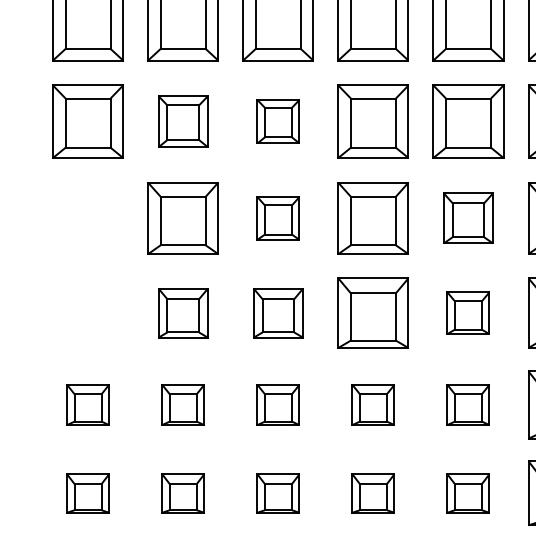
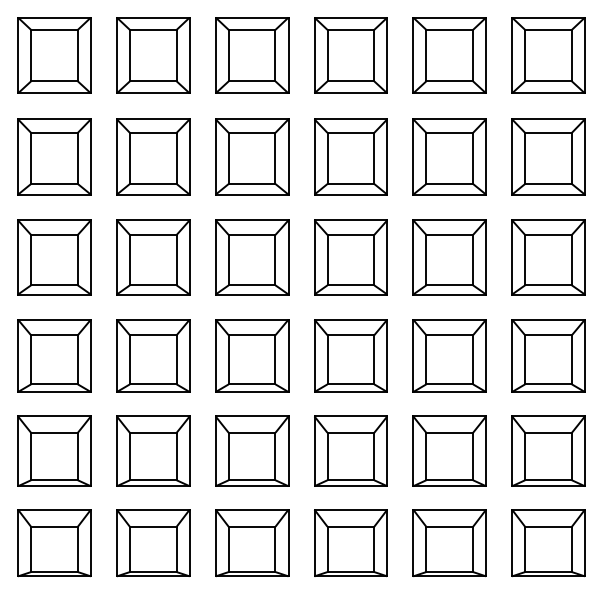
part: (183, 121) -> (153, 156), size x1.43
part: (278, 121) -> (252, 156), size x1.67
part: (88, 218) -> (54, 257), added
part: (278, 218) -> (252, 257), size x1.67
part: (468, 218) -> (449, 257), size x1.43
part: (88, 312) -> (54, 355), added
part: (183, 312) -> (153, 355), size x1.43
part: (278, 312) -> (252, 355), size x1.43
part: (468, 312) -> (449, 355), size x1.67
part: (88, 404) -> (54, 450), size x1.67
part: (183, 404) -> (153, 450), size x1.67
part: (278, 404) -> (252, 450), size x1.67
part: (373, 404) -> (350, 450), size x1.67
part: (468, 404) -> (449, 450), size x1.67
part: (88, 493) -> (54, 543), size x1.67
part: (183, 493) -> (153, 543), size x1.67
part: (278, 493) -> (252, 543), size x1.67
part: (373, 493) -> (350, 543), size x1.67
part: (468, 493) -> (449, 543), size x1.67

